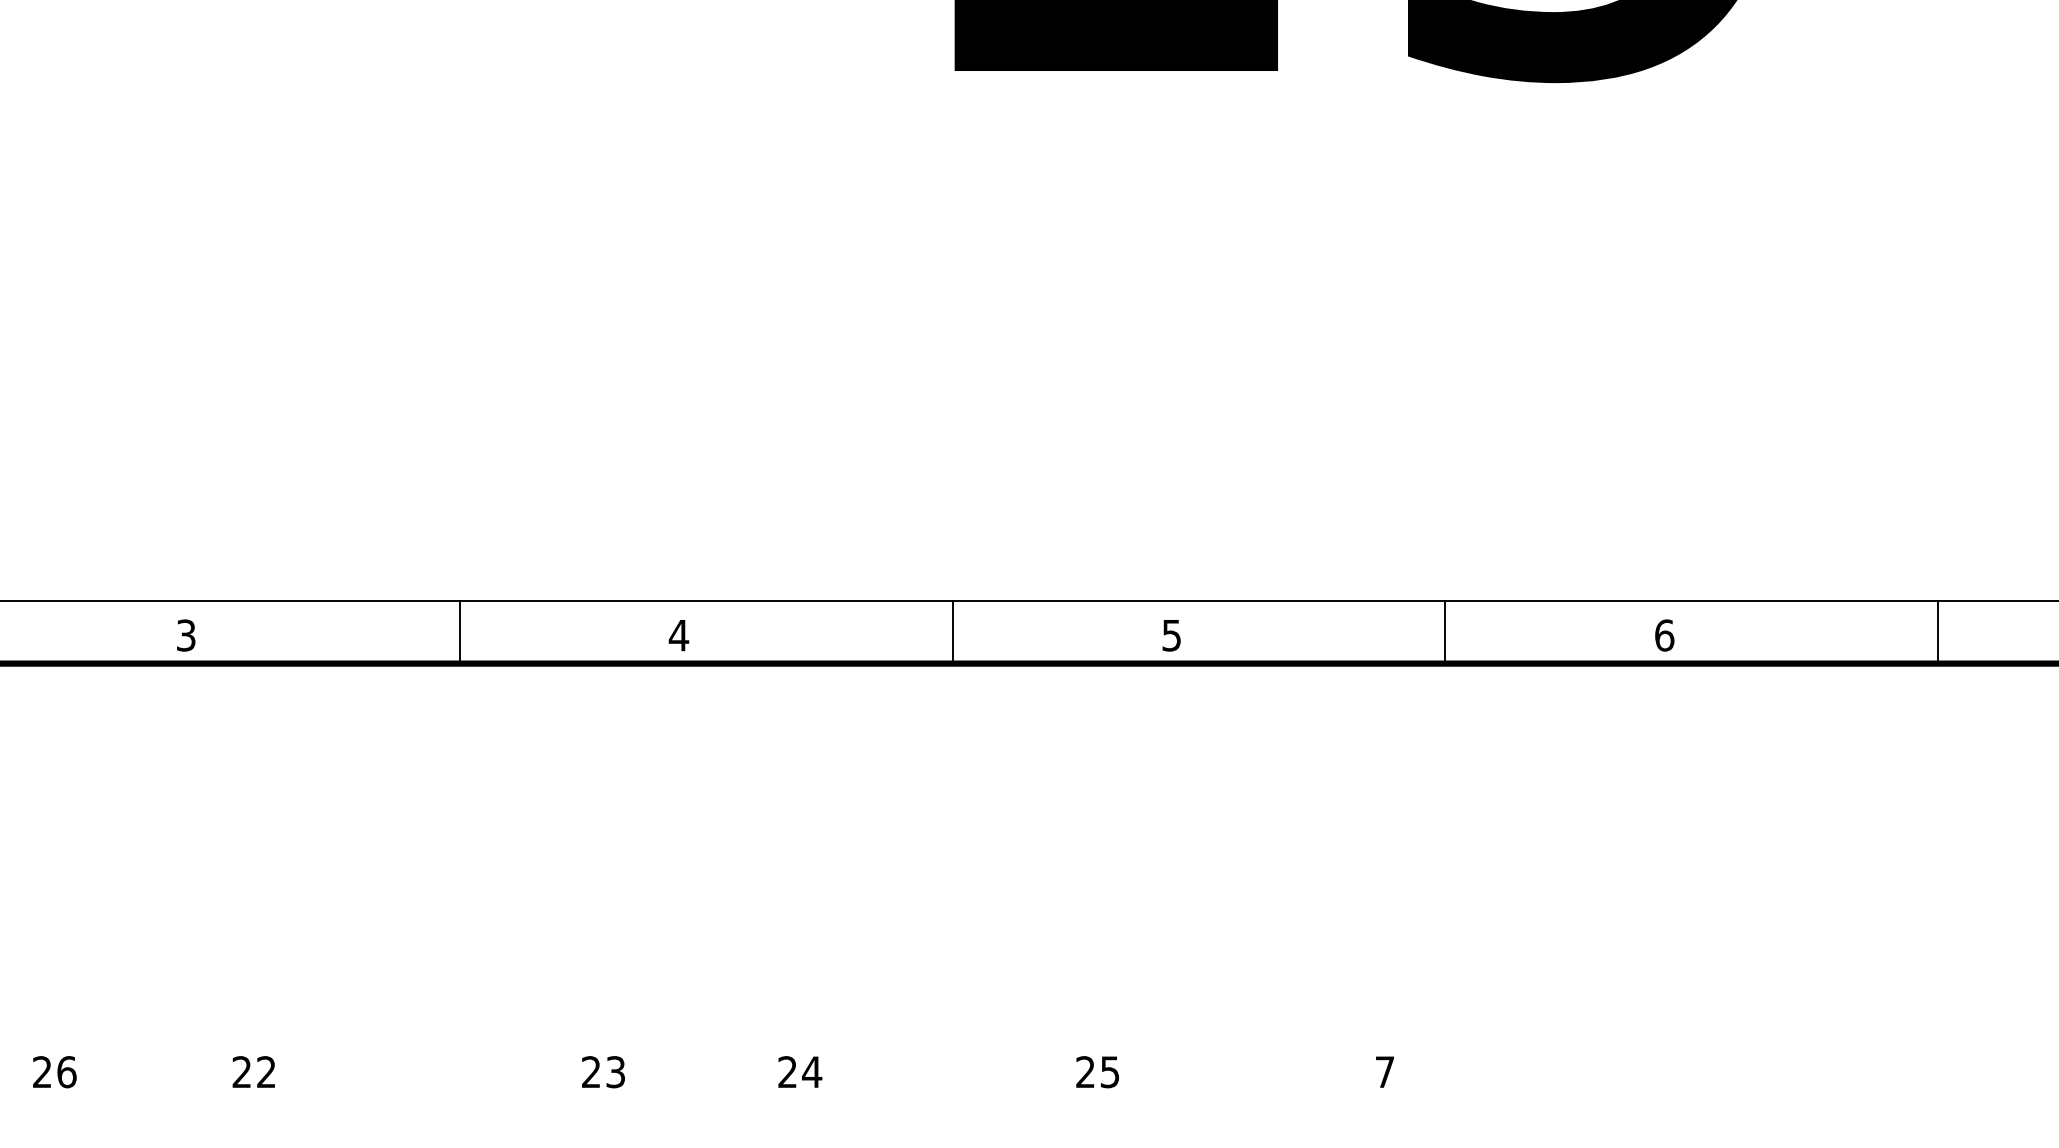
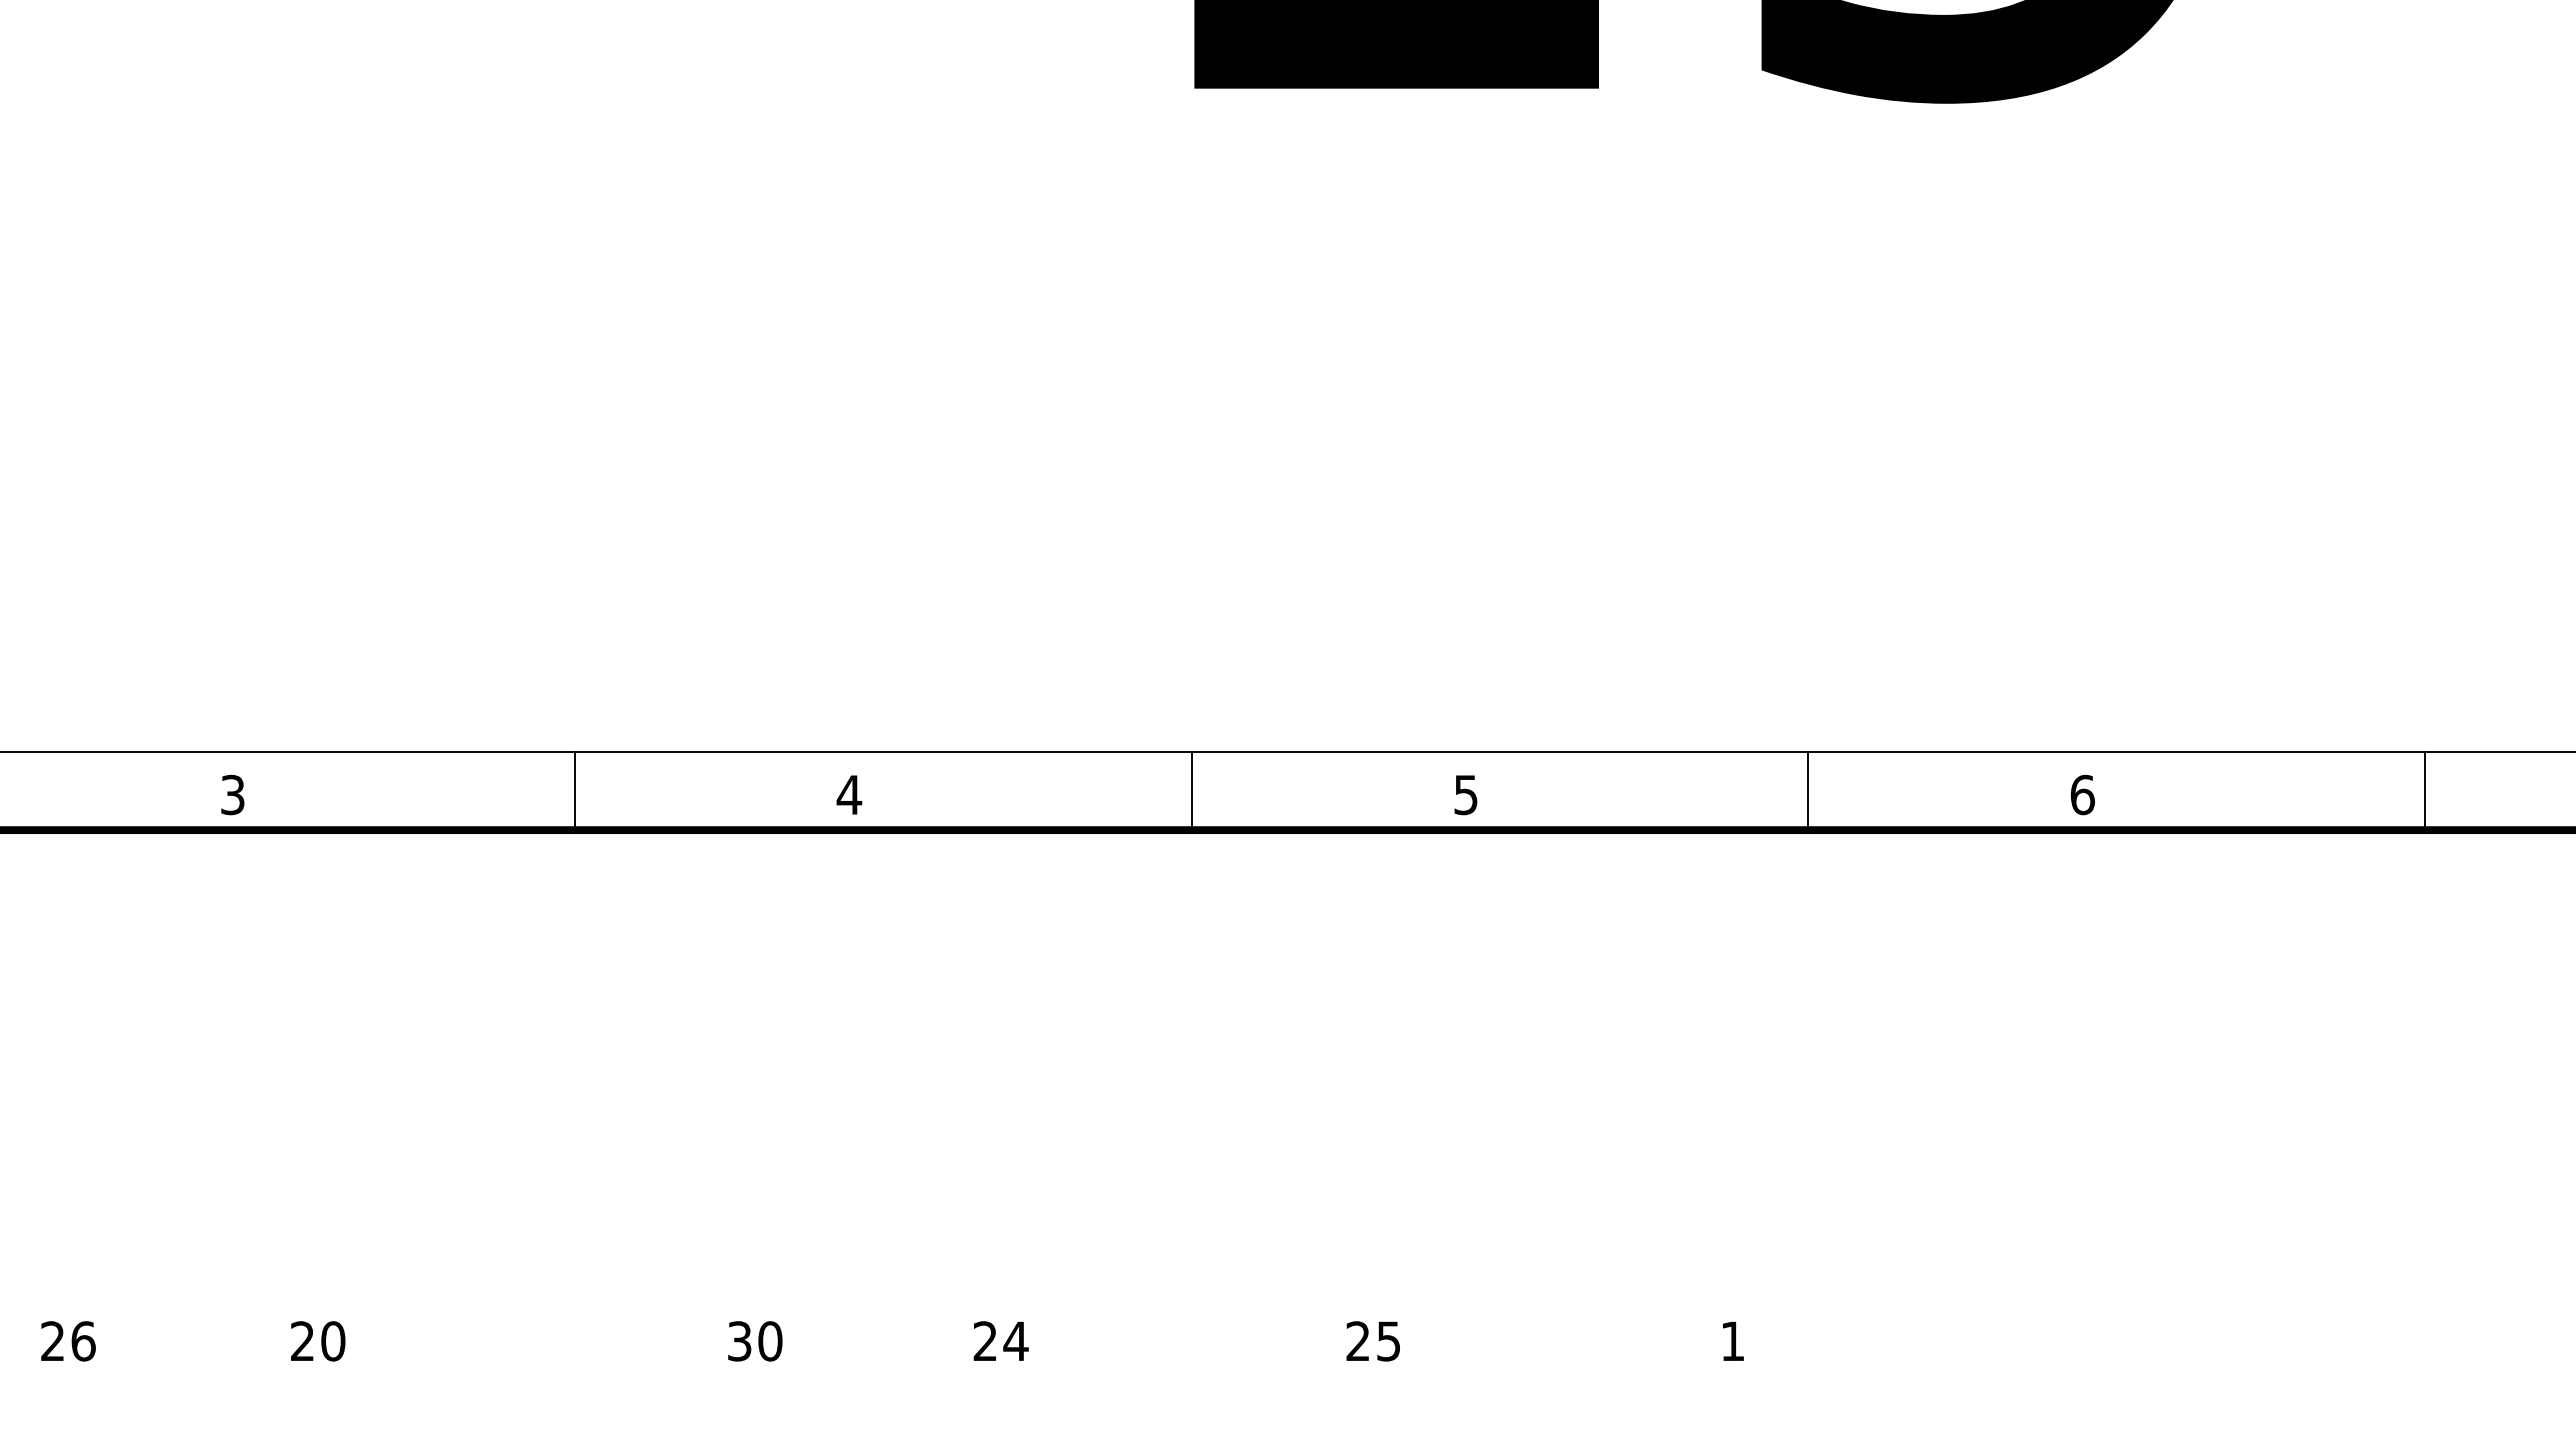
text: (1384, 1071) -> (1732, 1340), 7 -> 1
text: (266, 1072) -> (333, 1341), 22 -> 20
text: (603, 1072) -> (755, 1341), 23 -> 30

